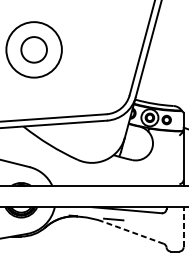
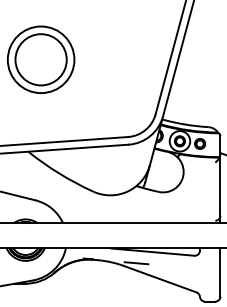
circle: (33, 49) -> (40, 59), size x1.67
line: (183, 227) -> (220, 272), dashed -> solid
line: (133, 233) -> (160, 279), dashed -> solid

